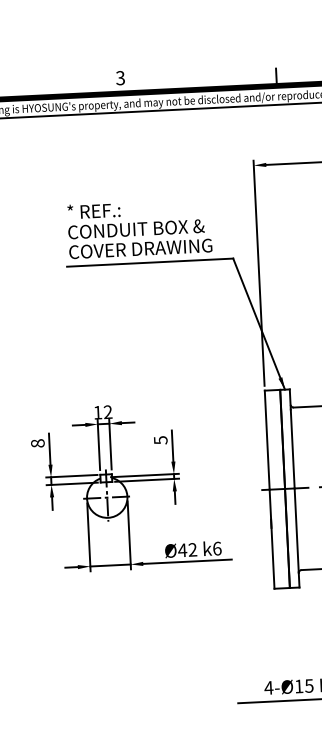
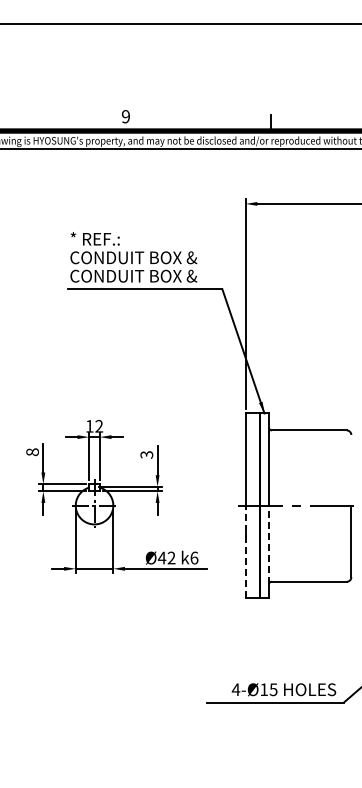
text: (120, 77) -> (125, 116), 3 -> 9
text: (153, 247) -> (148, 275), COVER DRAWING -> CONDUIT BOX &
text: (160, 439) -> (146, 454), 5 -> 3
line: (296, 530) -> (268, 544), solid -> dashed
line: (271, 538) -> (245, 551), solid -> dashed

